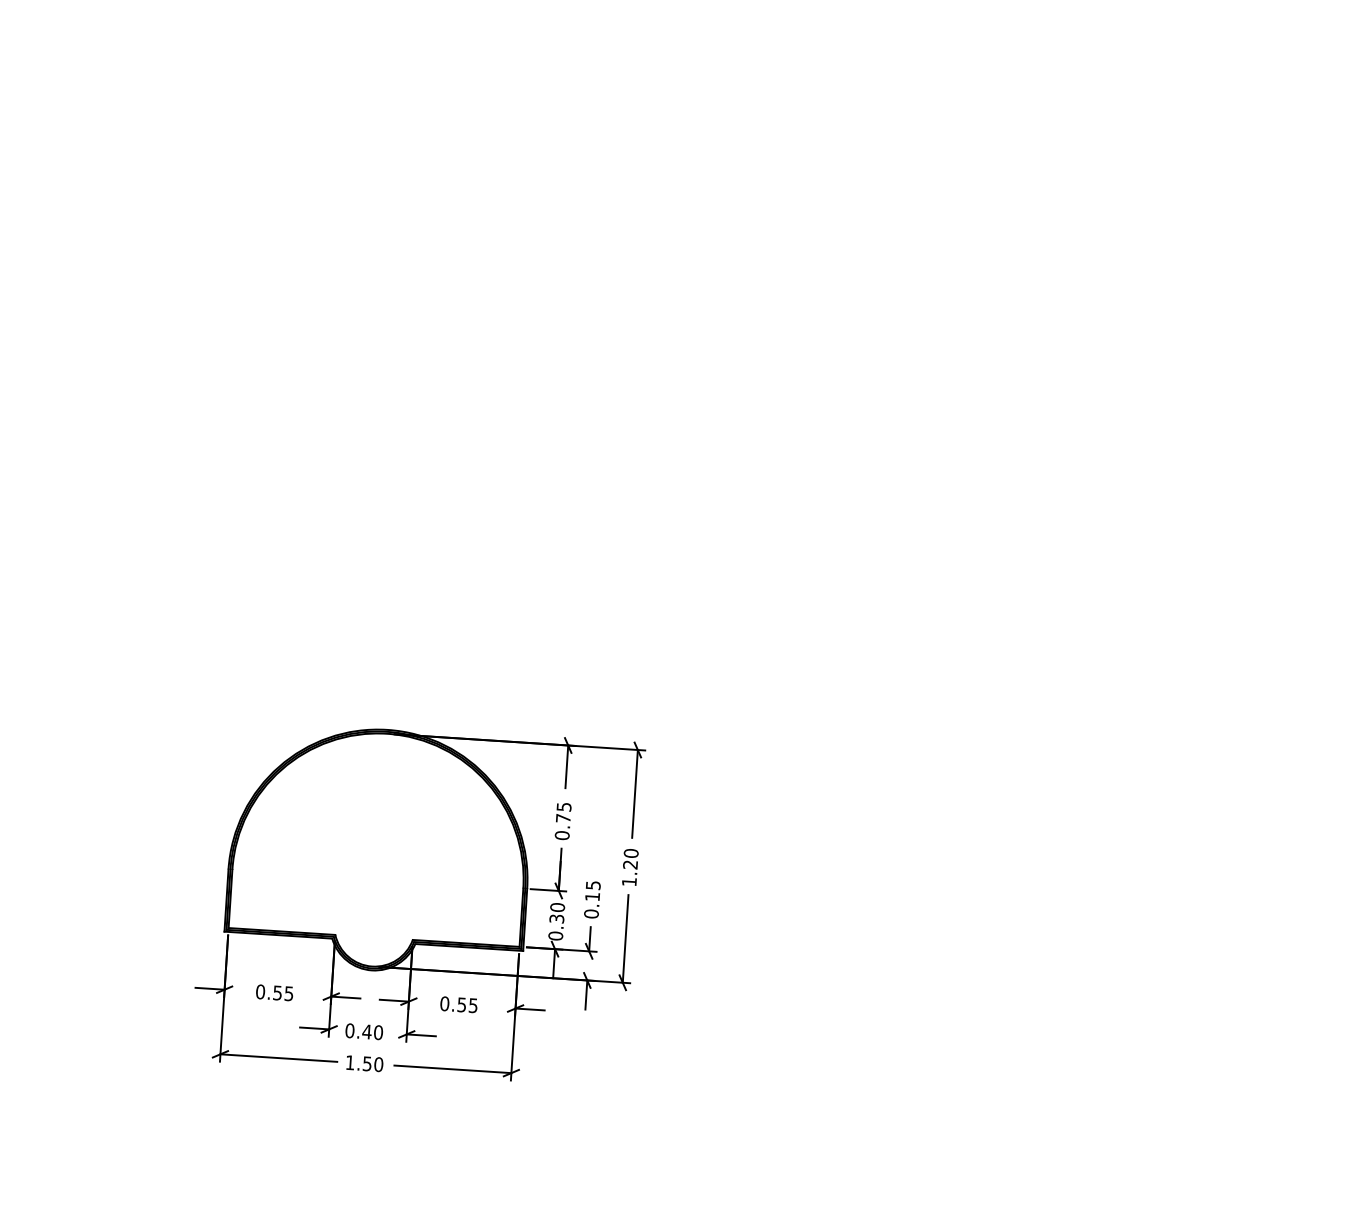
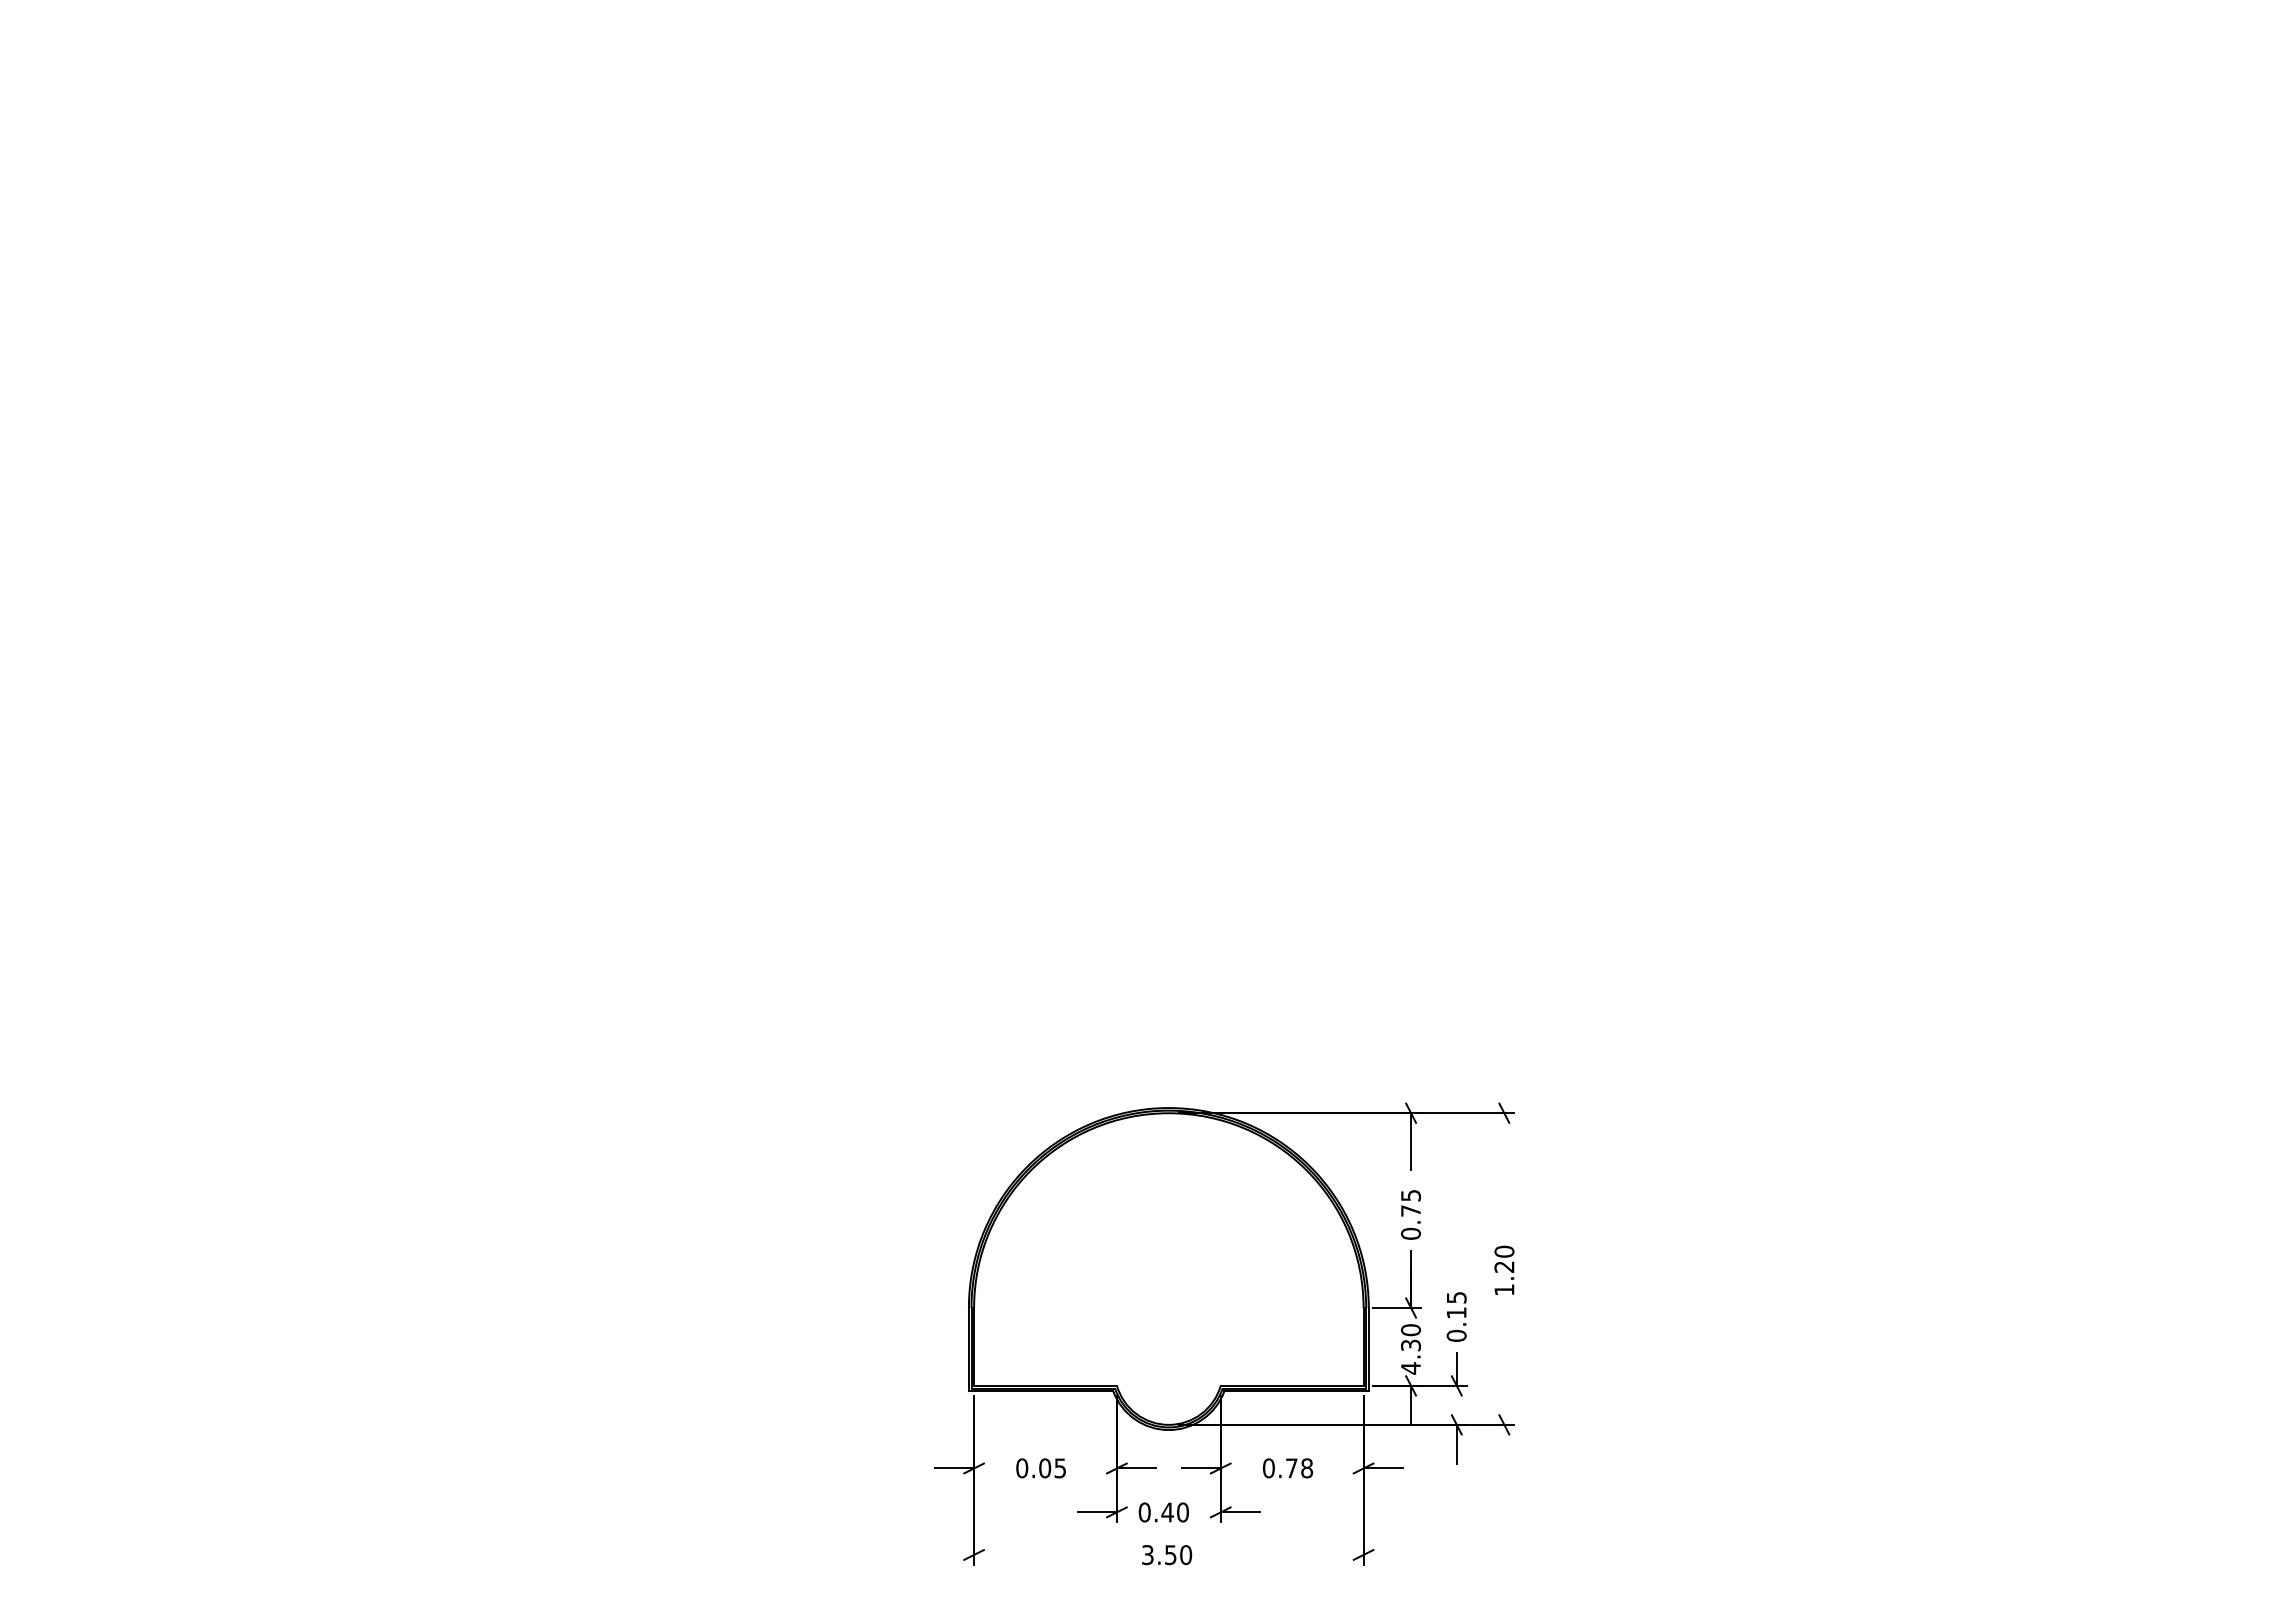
line: (635, 793) -> (1504, 1171), removed
text: (555, 936) -> (1410, 1368), 0.30 -> 4.30
line: (625, 938) -> (1504, 1365), removed
text: (277, 993) -> (1045, 1468), 0.55 -> 0.05
text: (467, 1005) -> (1299, 1468), 0.55 -> 0.78
line: (279, 1057) -> (1052, 1554), removed
text: (349, 1063) -> (1147, 1555), 1.50 -> 3.50
line: (453, 1069) -> (1285, 1554), removed

